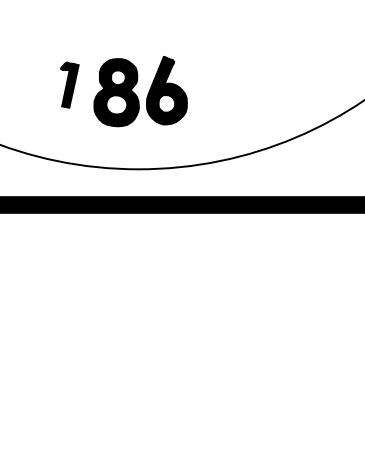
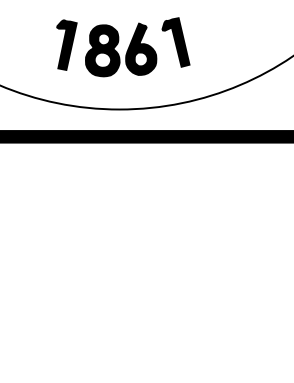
part: (211, 81) -> (175, 42), added
part: (69, 84) -> (66, 44), size x1.43

